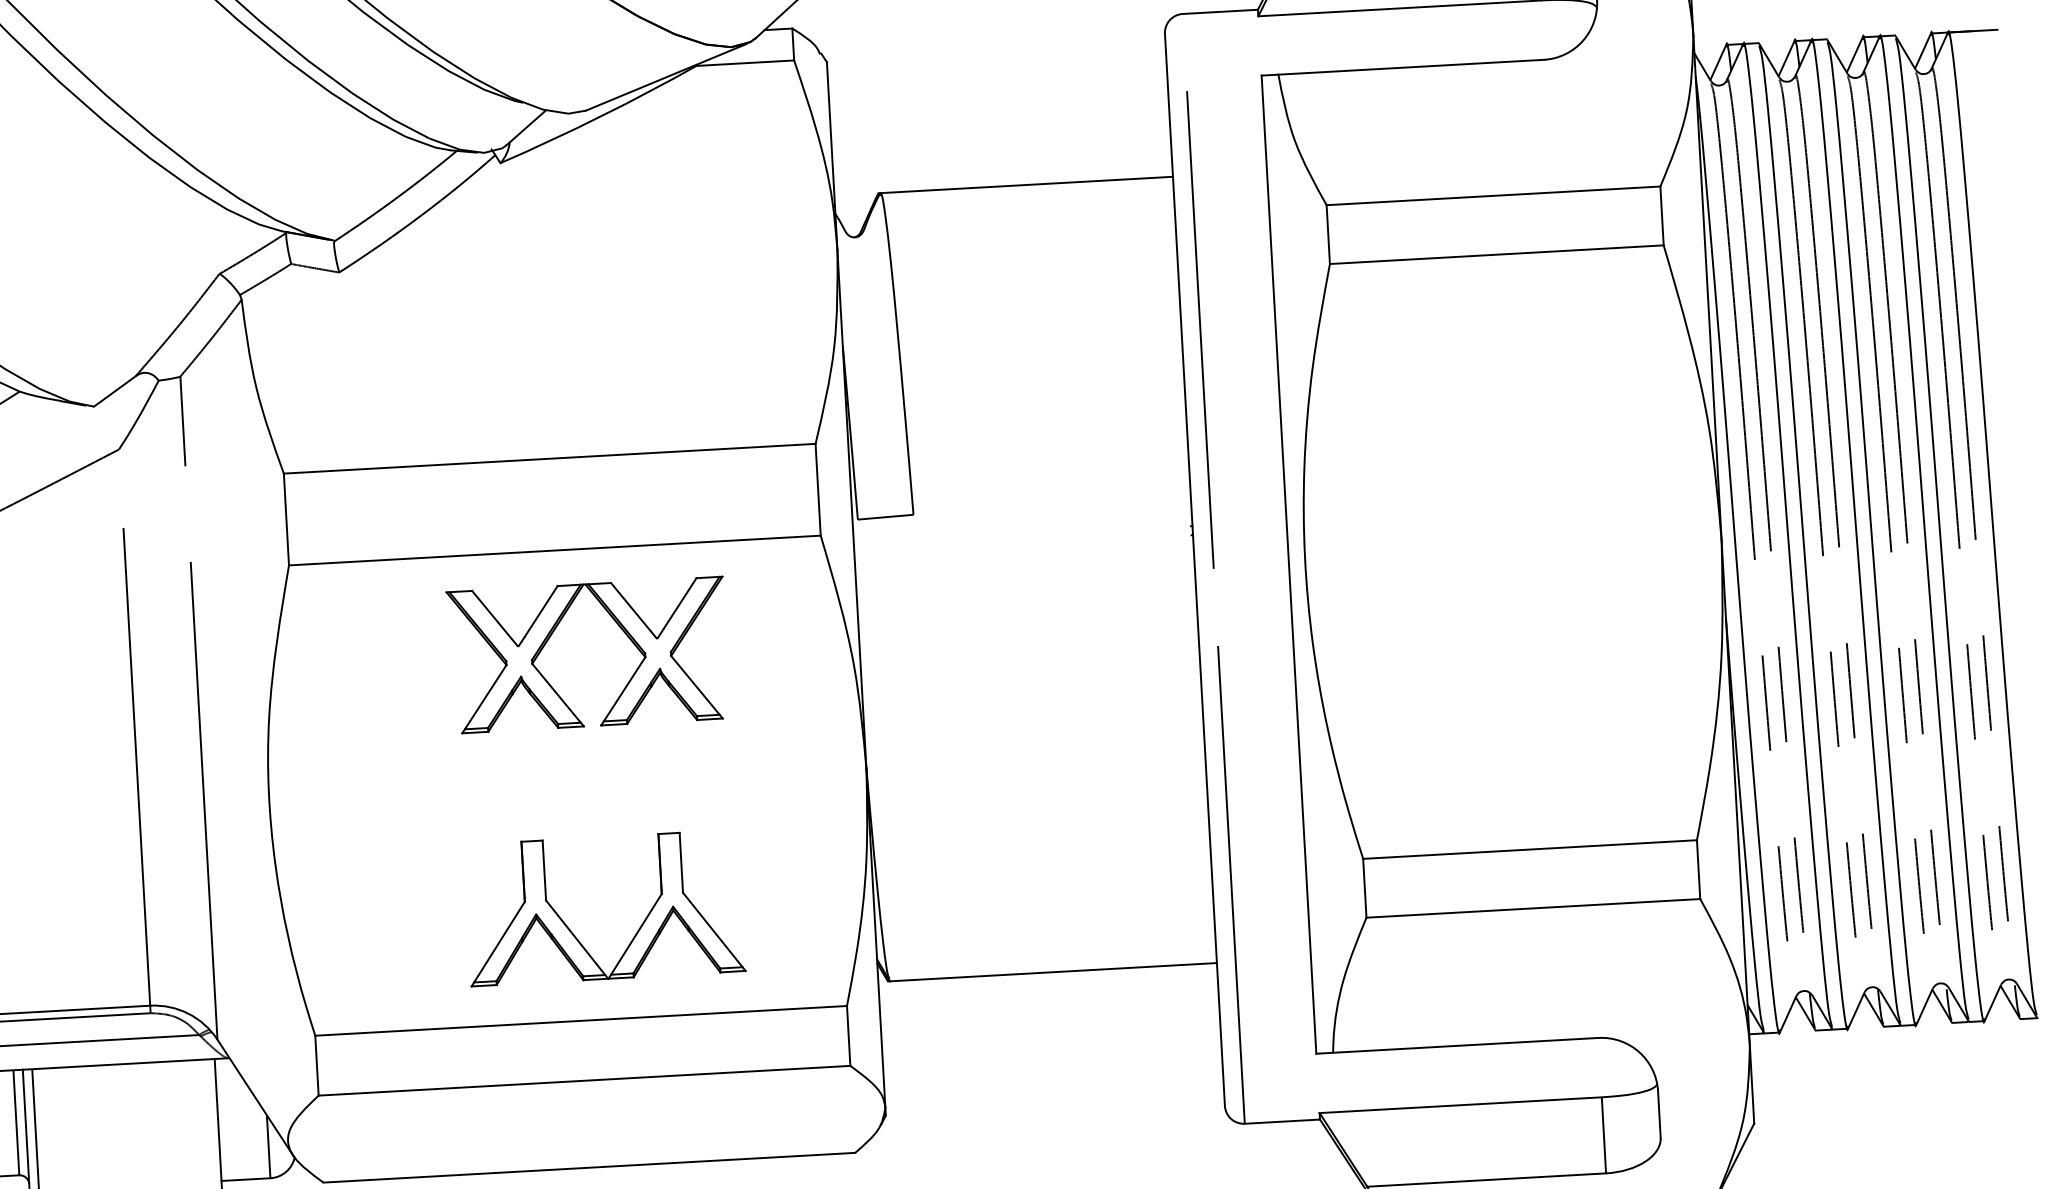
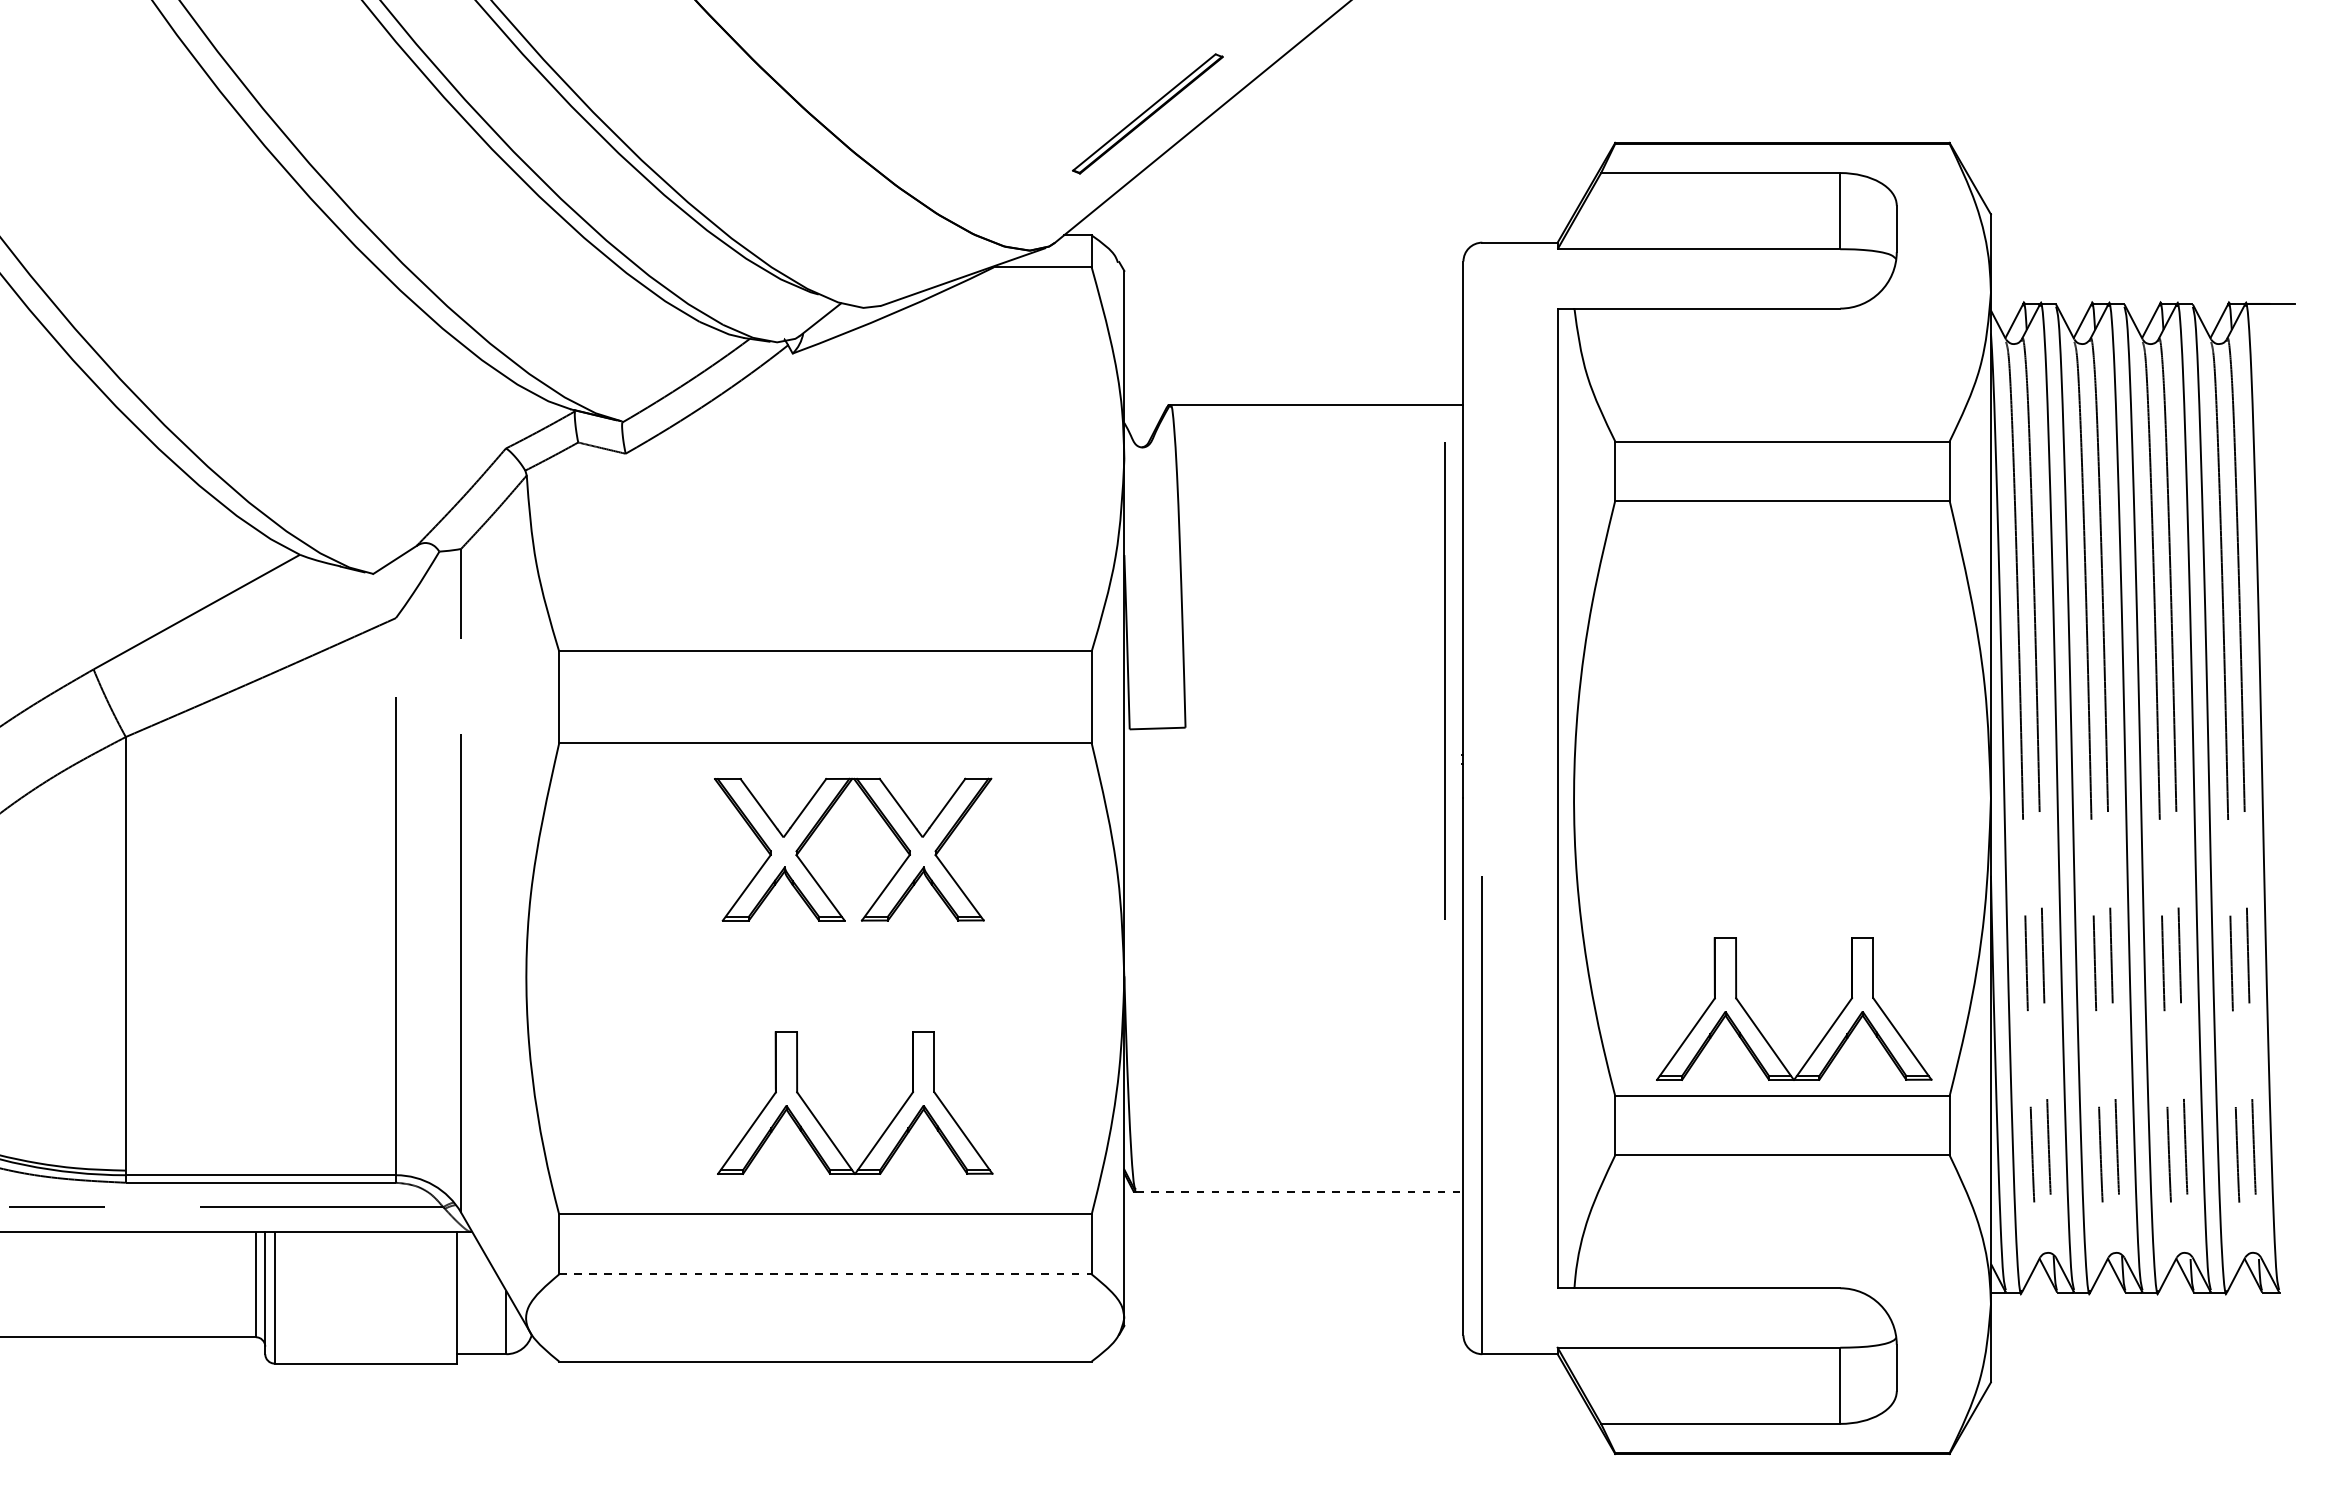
line: (1199, 329) -> (1444, 680), moved
part: (1569, 784) -> (1825, 1033), added
line: (1053, 972) -> (1299, 1192), solid -> dashed
line: (584, 1080) -> (825, 1274), solid -> dashed

